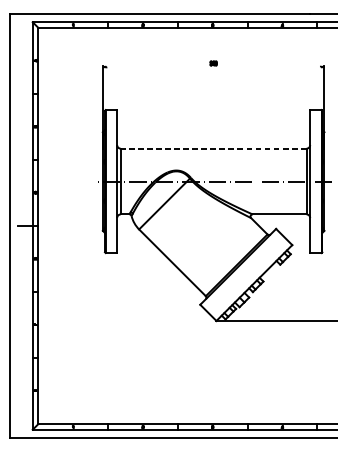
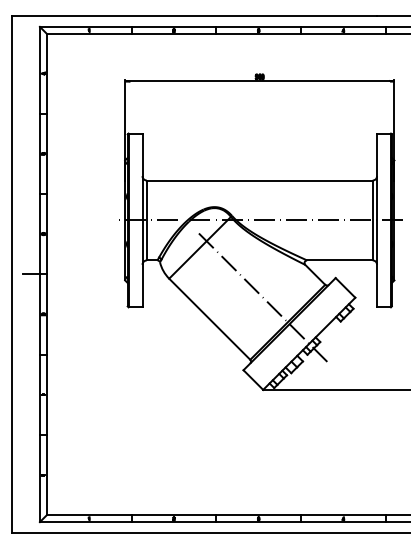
line: (213, 67) -> (259, 81), added
line: (213, 148) -> (259, 180), dashed -> solid
line: (217, 246) -> (264, 299), added

